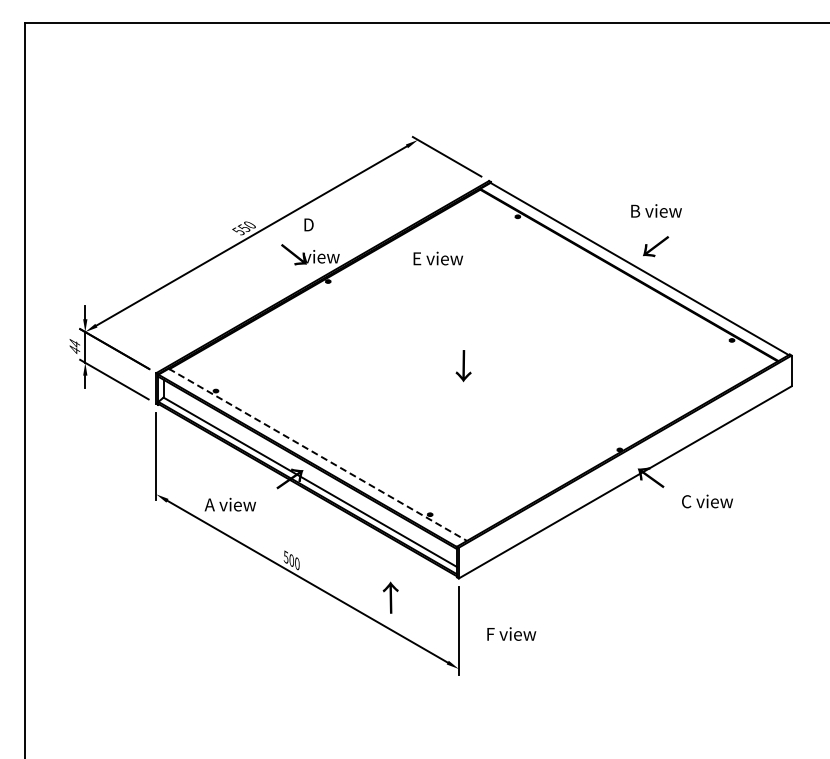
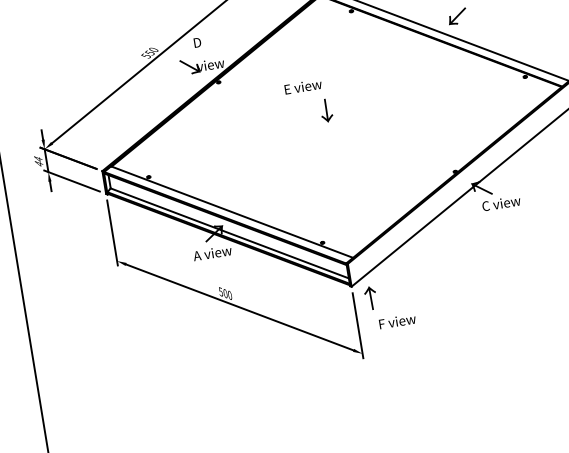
text: (437, 258) -> (302, 86), moved
text: (463, 366) -> (326, 111), moved
line: (318, 455) -> (232, 212), dashed -> solid
text: (707, 501) -> (501, 203), moved
text: (229, 504) -> (211, 253), moved
text: (390, 597) -> (370, 298), moved

